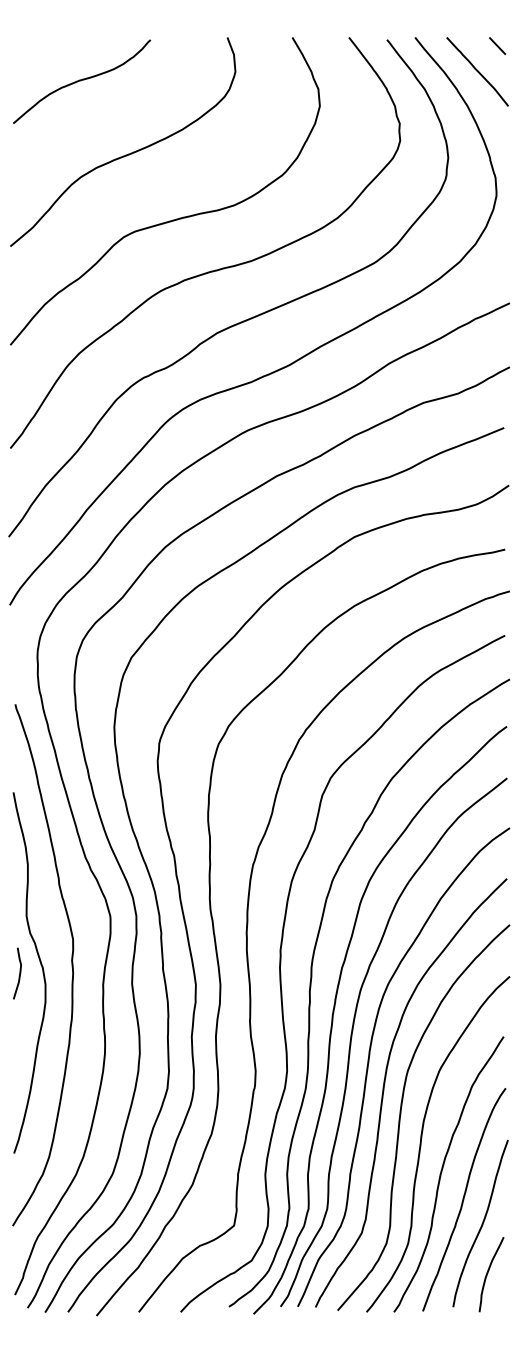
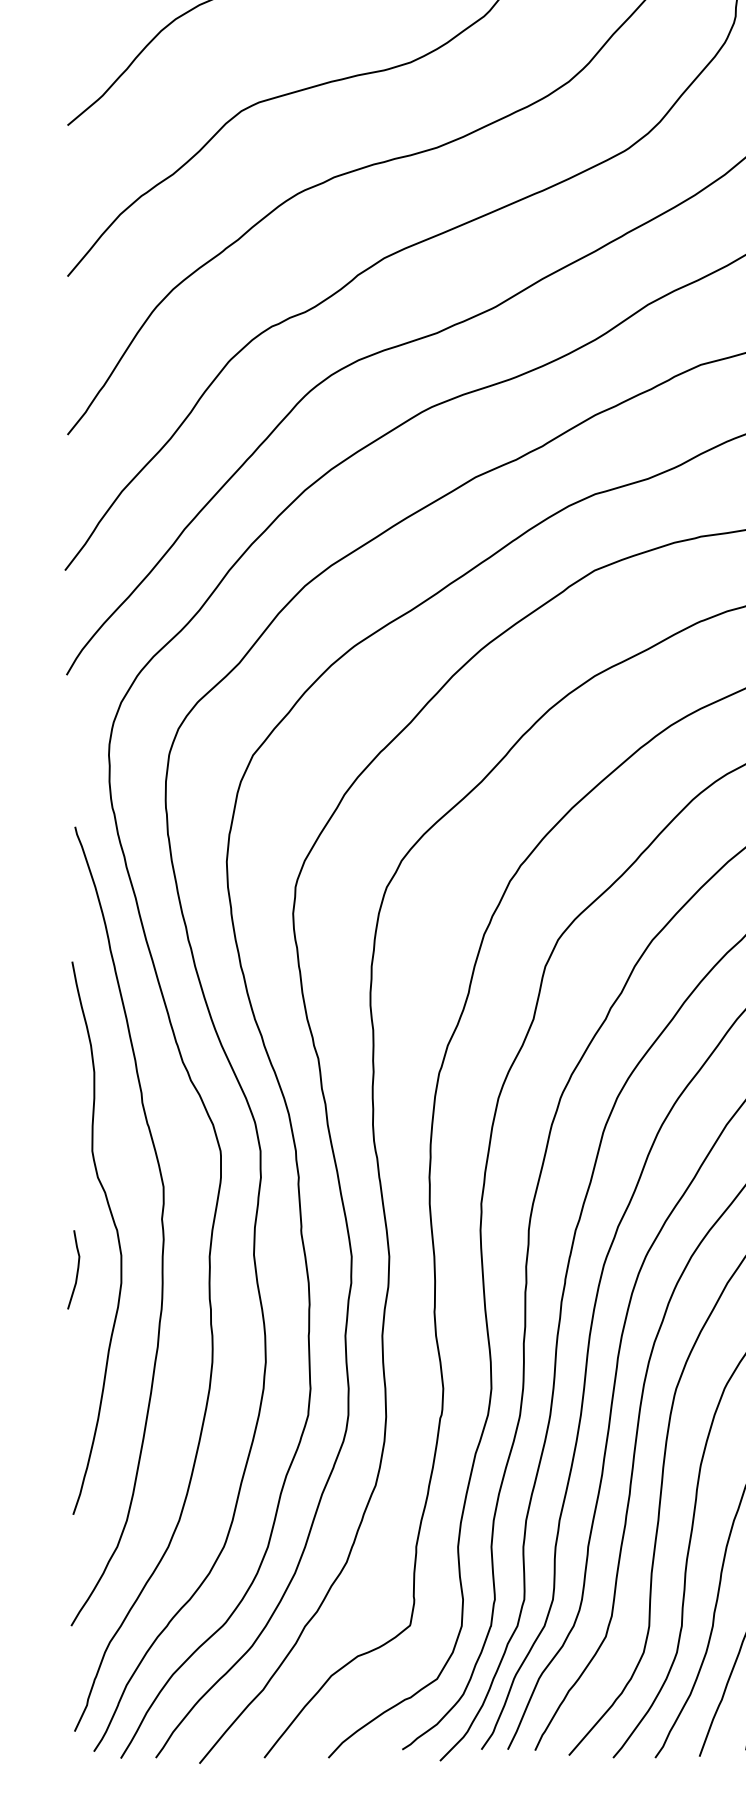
curve: (19, 973) -> (76, 1269), moved

